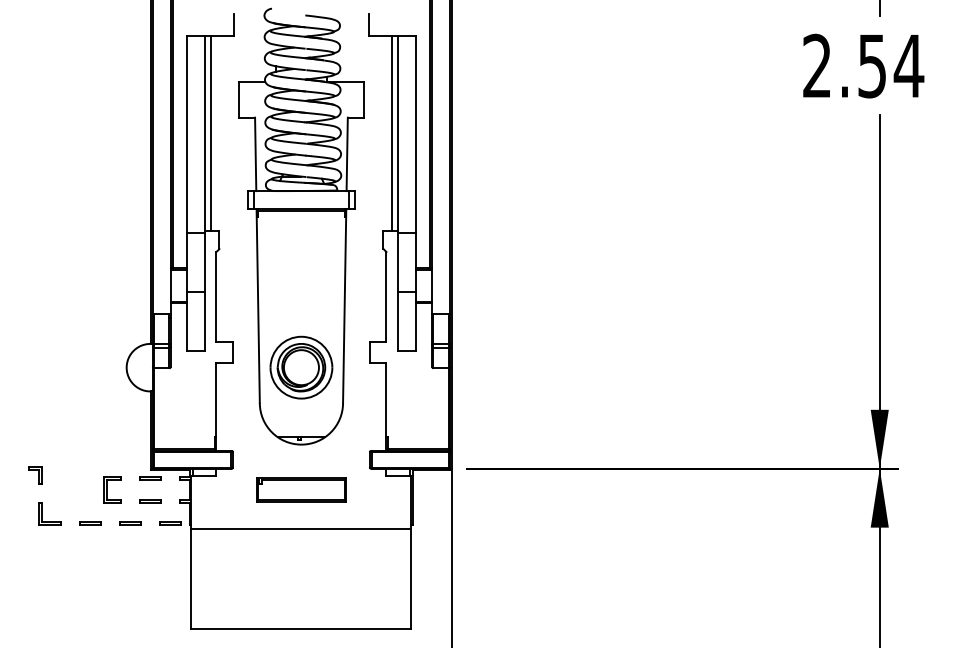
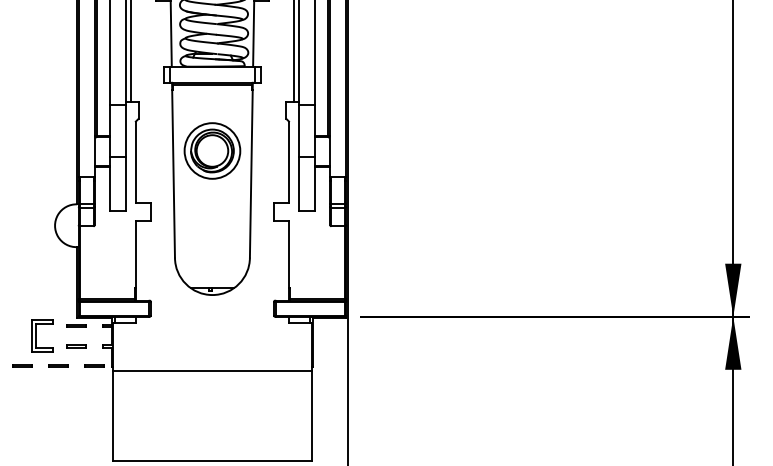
part: (301, 367) -> (212, 150), moved
part: (112, 489) -> (42, 335), size x1.4
part: (301, 489) -> (212, 335), removed

